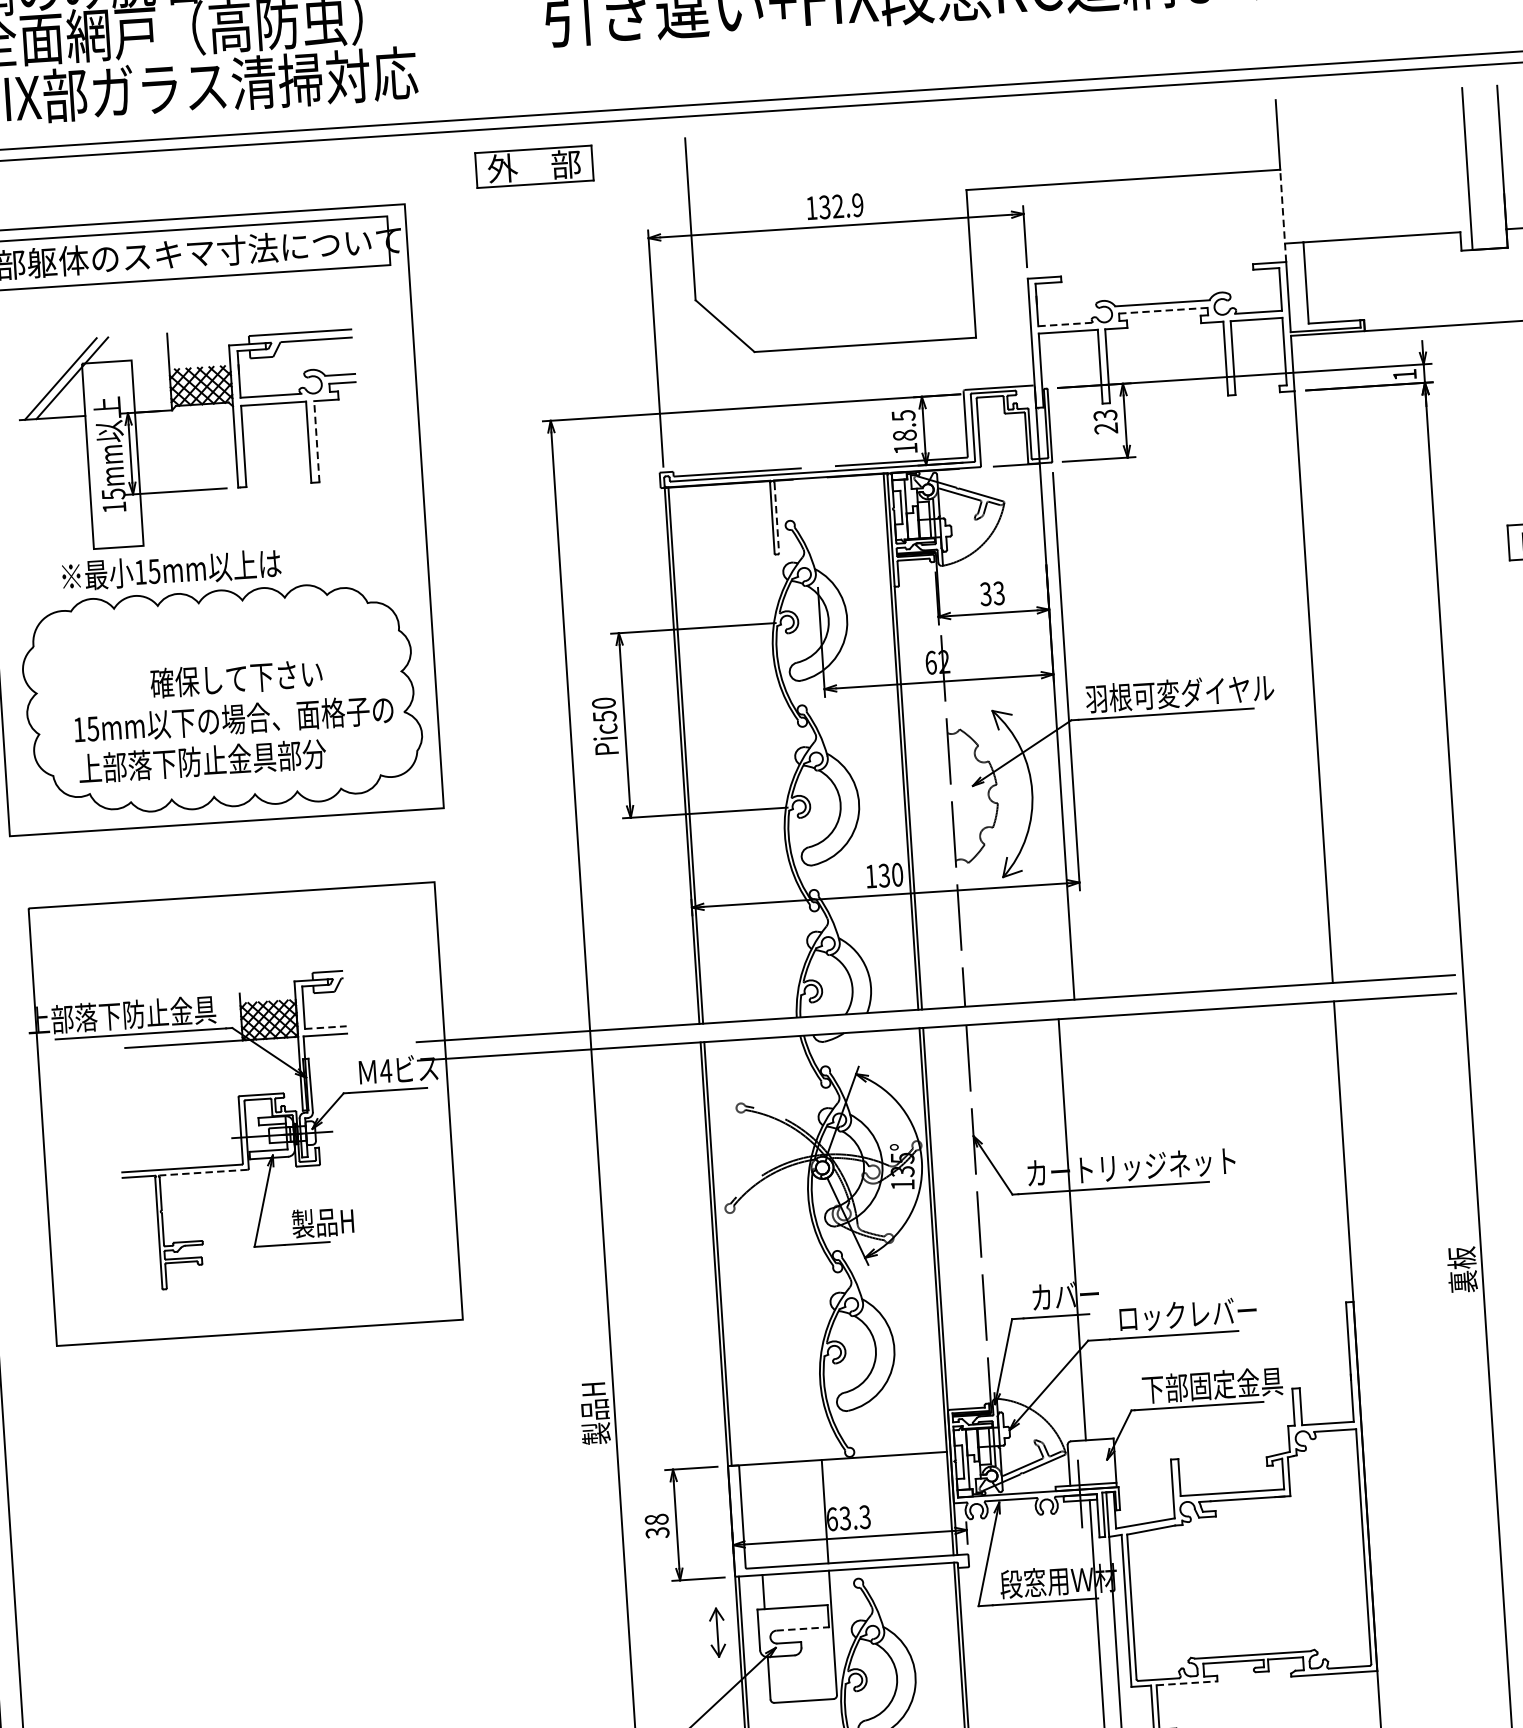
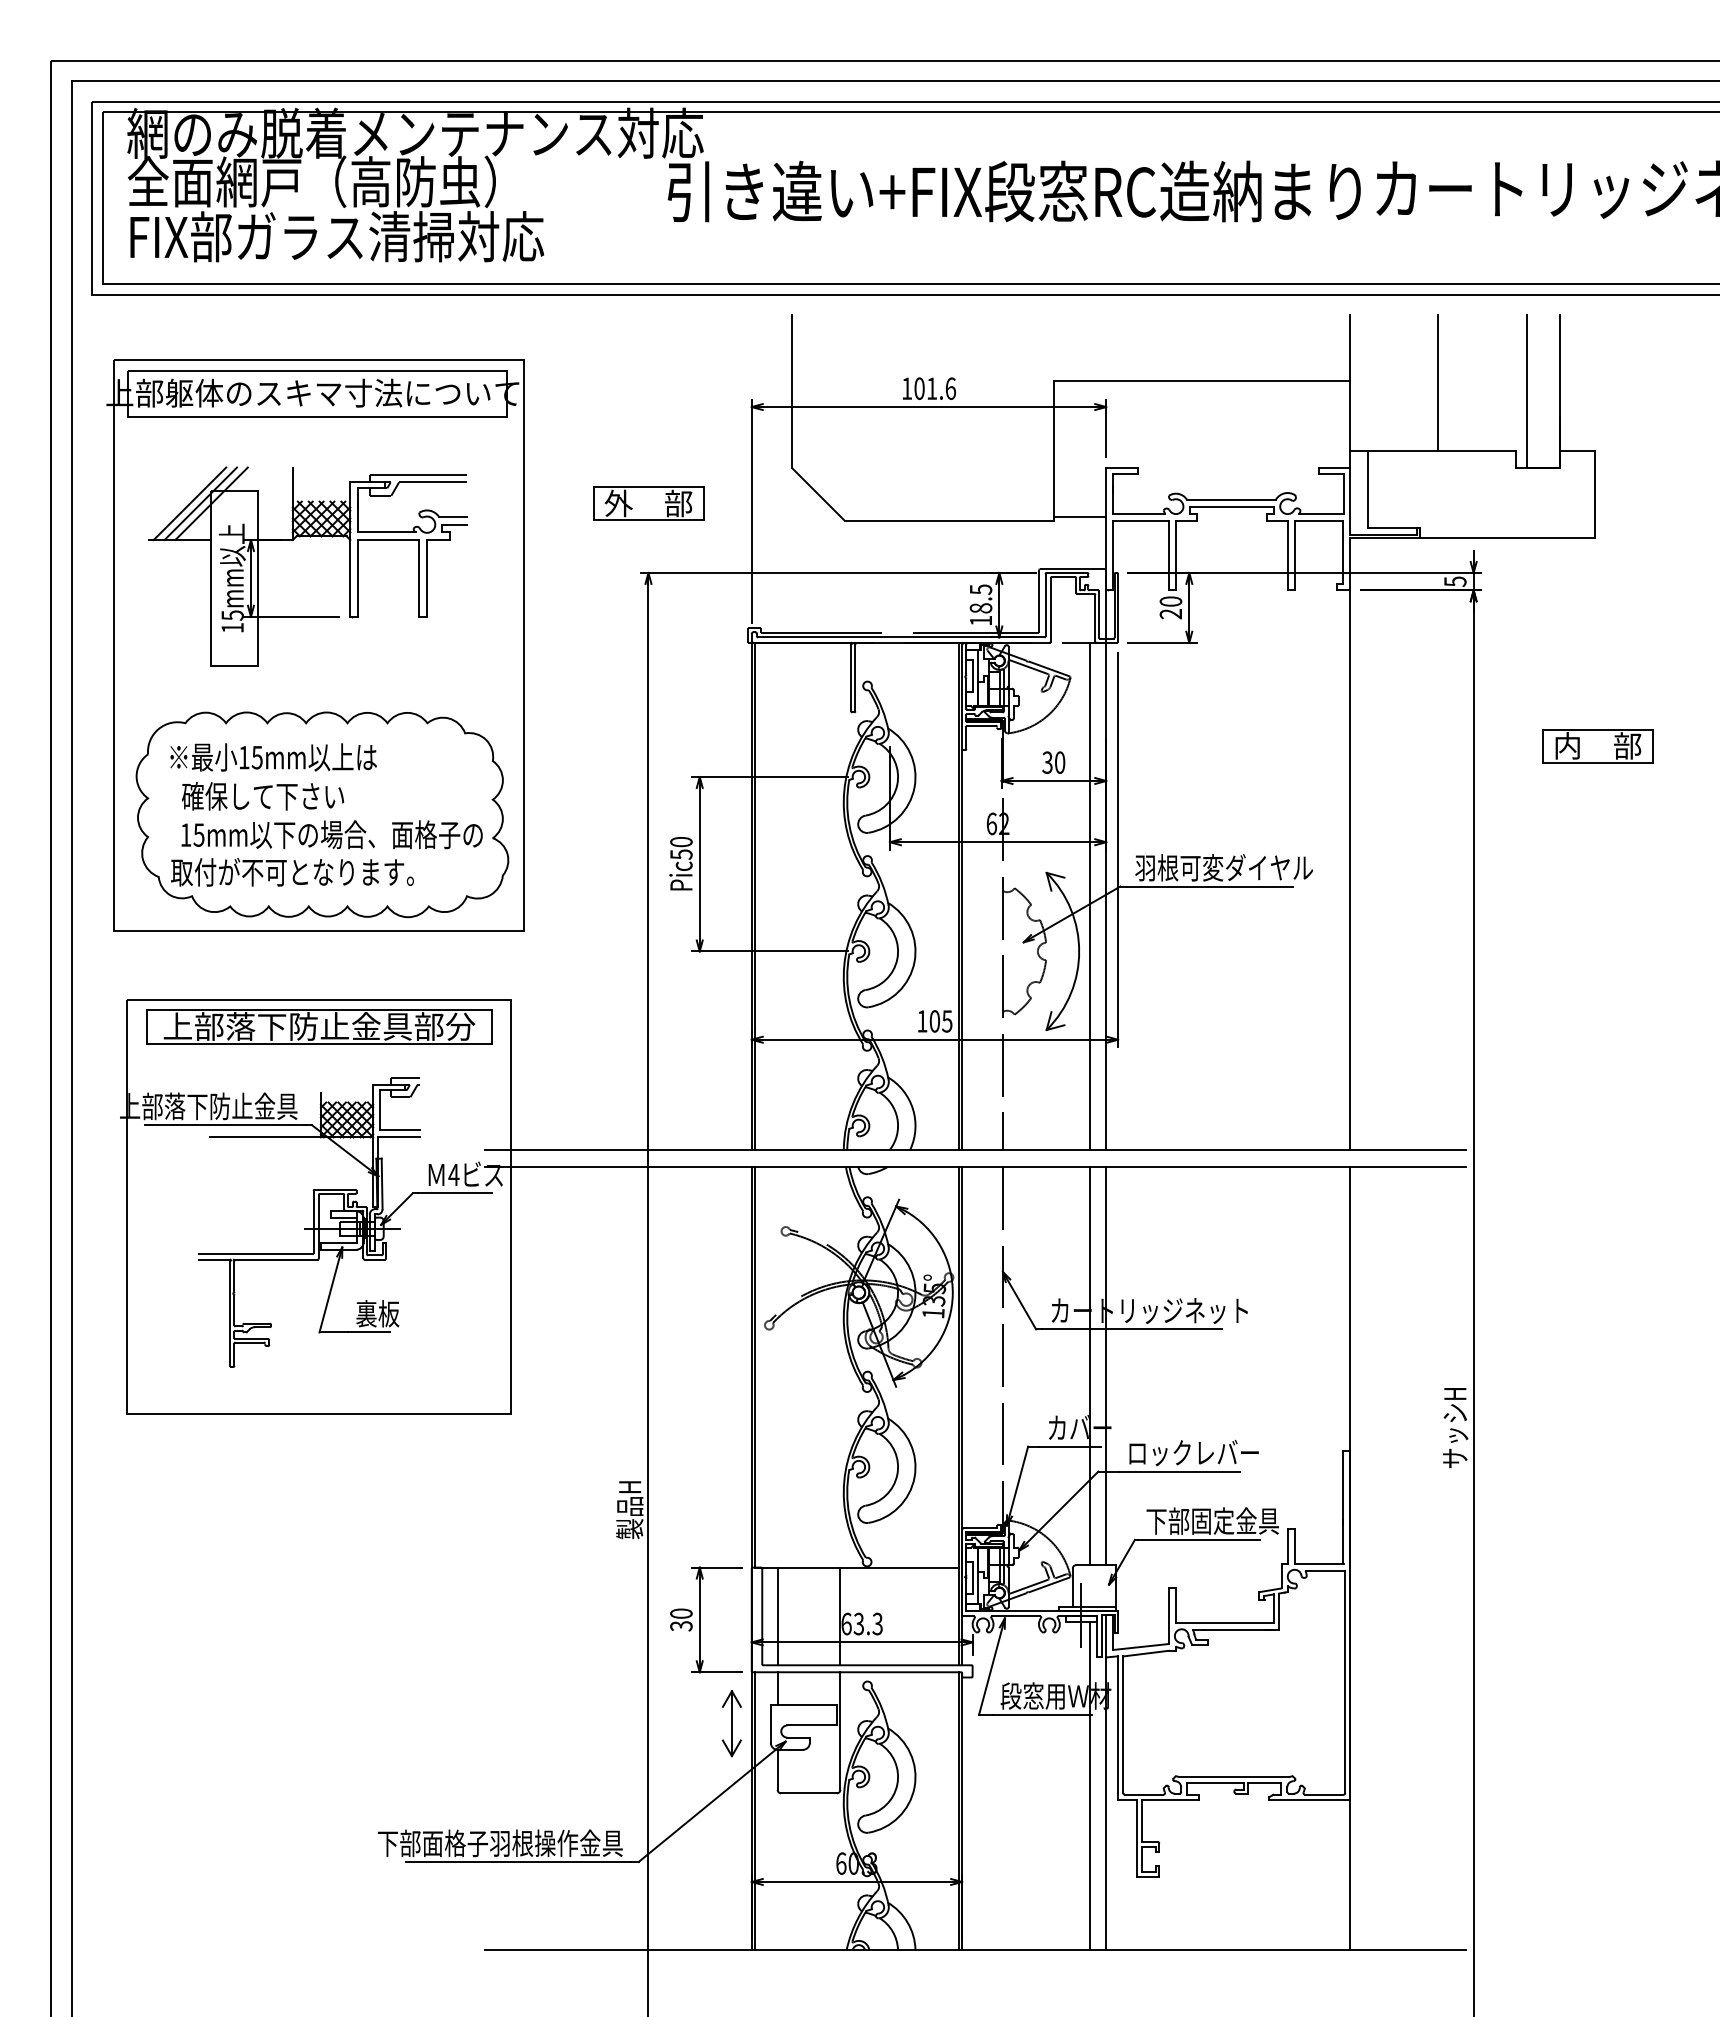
line: (1372, 165) -> (1437, 382), added
part: (534, 166) -> (648, 503), moved
text: (841, 206) -> (935, 388), 132.9 -> 101.6
line: (1283, 215) -> (1350, 424), dashed -> solid
line: (1162, 310) -> (1231, 506), dashed -> solid
line: (1066, 324) -> (1139, 513), dashed -> solid
line: (1002, 332) -> (1079, 517), added
text: (1405, 374) -> (1455, 581), 1 -> 5
line: (83, 377) -> (211, 503), added
text: (1104, 415) -> (1170, 601), 23 -> 20
line: (317, 440) -> (427, 577), dashed -> solid
line: (776, 518) -> (855, 678), dashed -> solid
text: (171, 570) -> (273, 757), moved
text: (998, 593) -> (1059, 762), 33 -> 30
text: (236, 678) -> (263, 796), moved
line: (1040, 732) -> (1090, 896), added
text: (195, 760) -> (293, 871), 上部落下防止金具部分 -> 取付が不可となります。
text: (890, 875) -> (940, 1021), 130 -> 105
part: (233, 923) -> (319, 1026), added
line: (325, 1027) -> (399, 1130), dashed -> solid
line: (204, 1172) -> (276, 1259), dashed -> solid
text: (323, 1222) -> (385, 1313), 製品H -> 裏板
line: (1089, 1229) -> (1106, 1366), added
text: (1461, 1270) -> (1454, 1428), 裏板 -> サッシH
line: (758, 1516) -> (777, 1616), added
text: (656, 1519) -> (681, 1613), 38 -> 30
line: (803, 1628) -> (812, 1725), dashed -> solid
part: (717, 1632) -> (731, 1723), size x1.43
line: (1186, 1683) -> (1170, 1800), dashed -> solid

